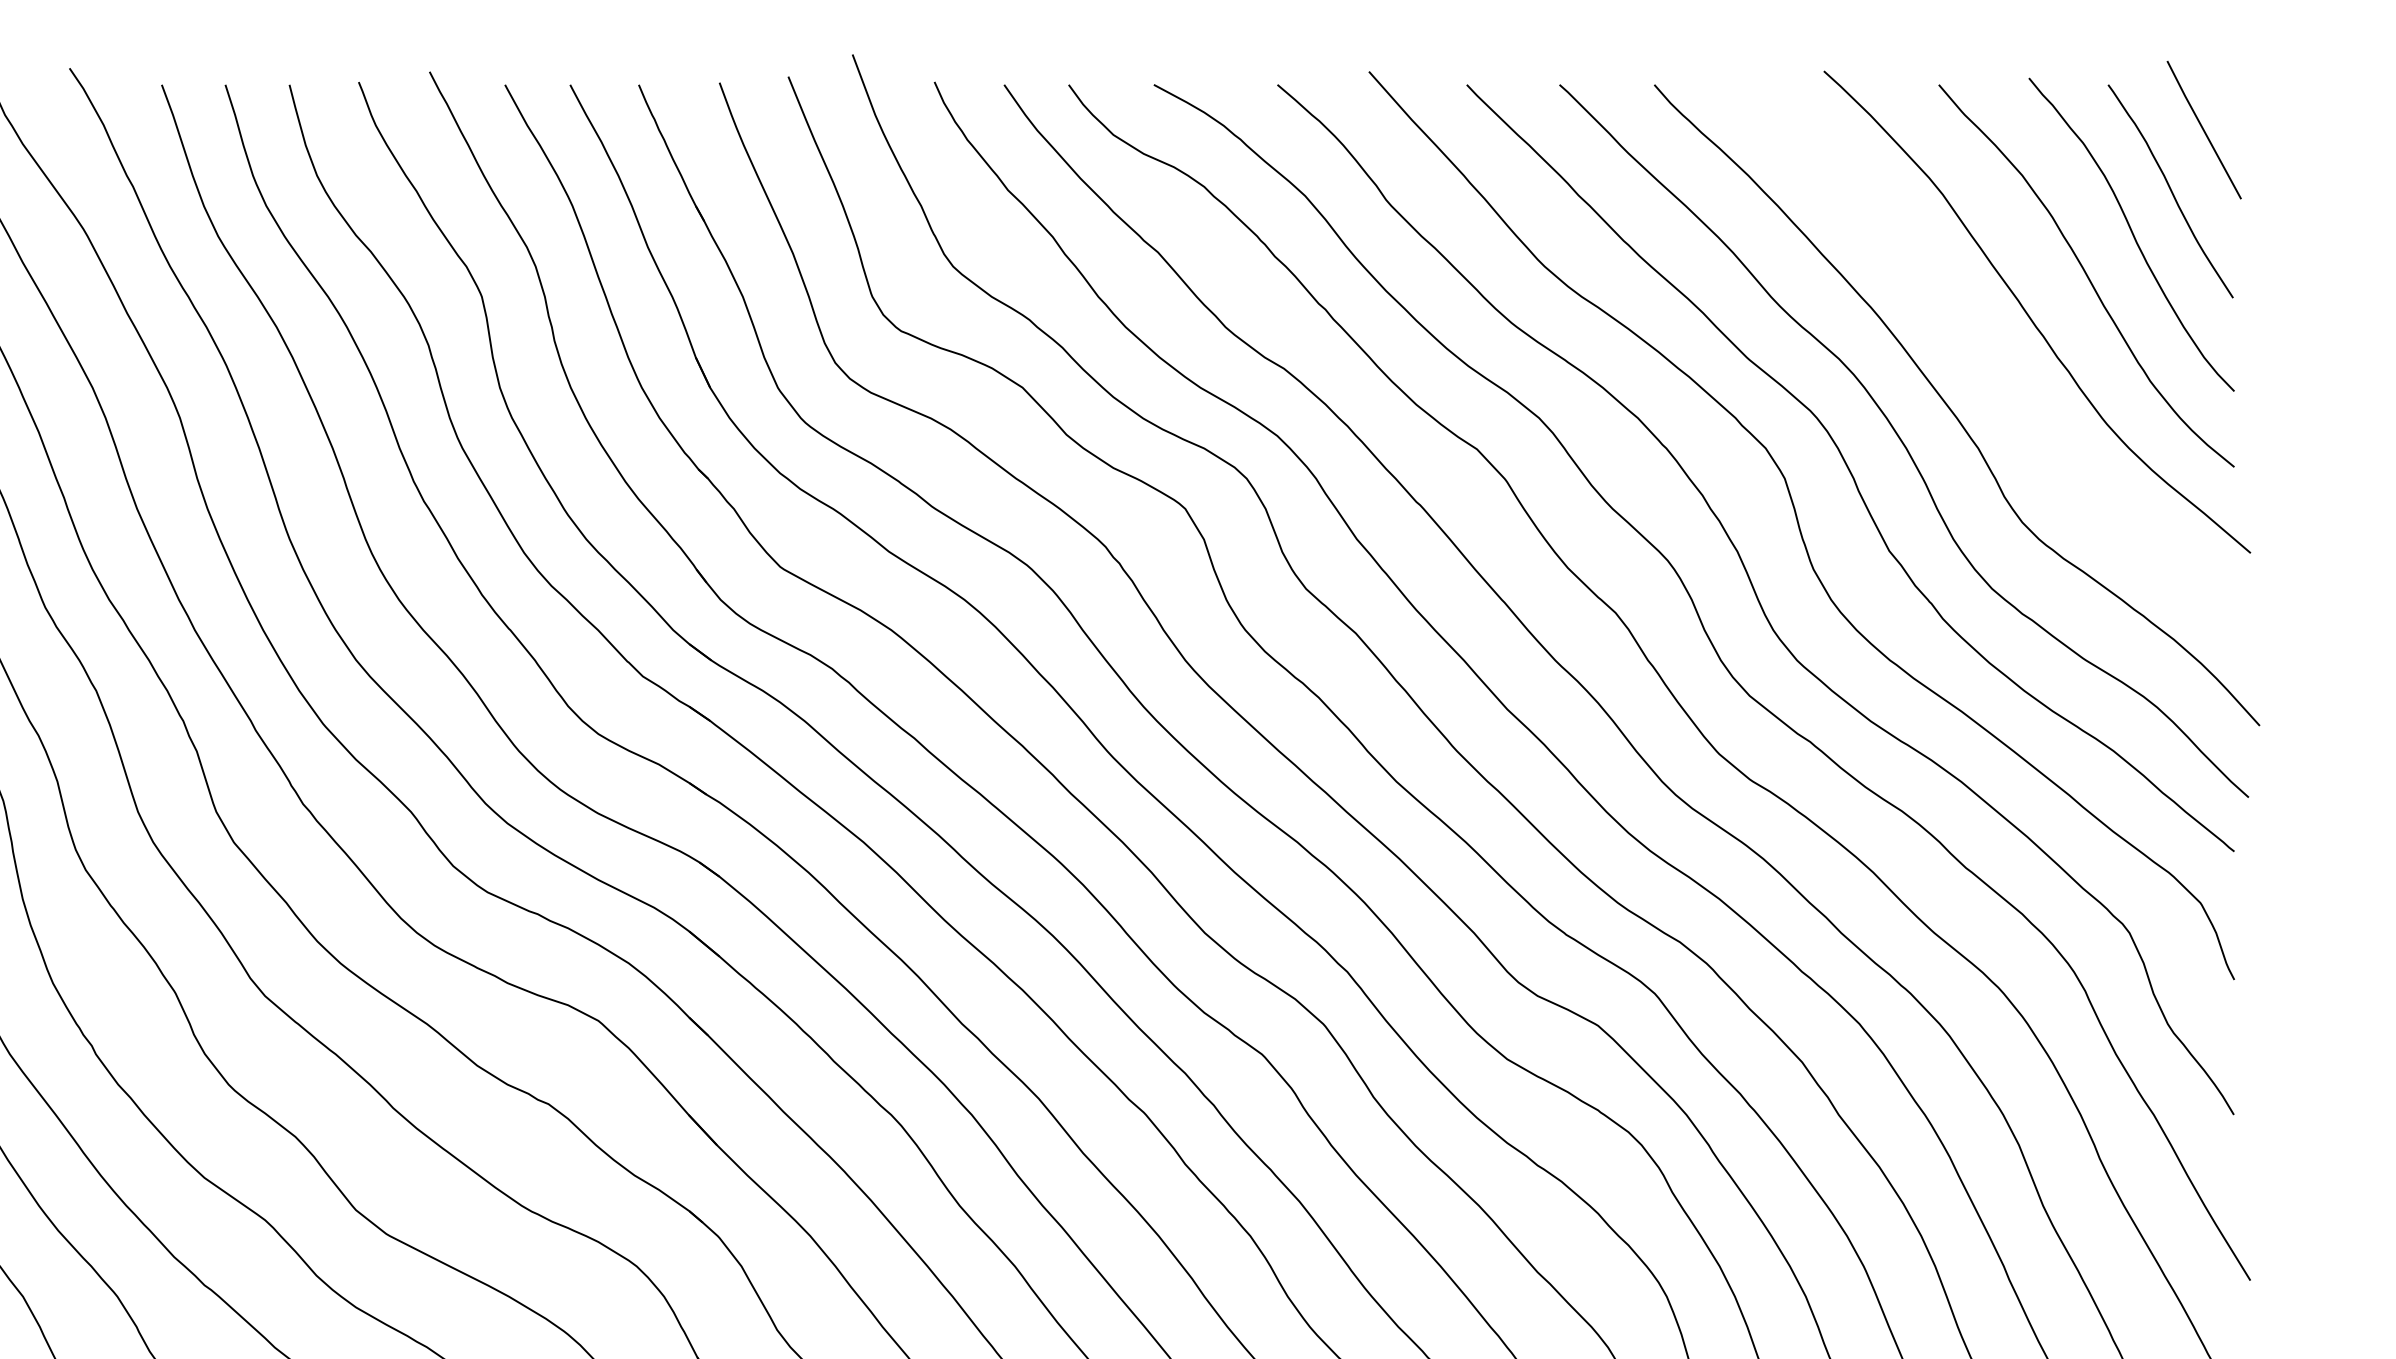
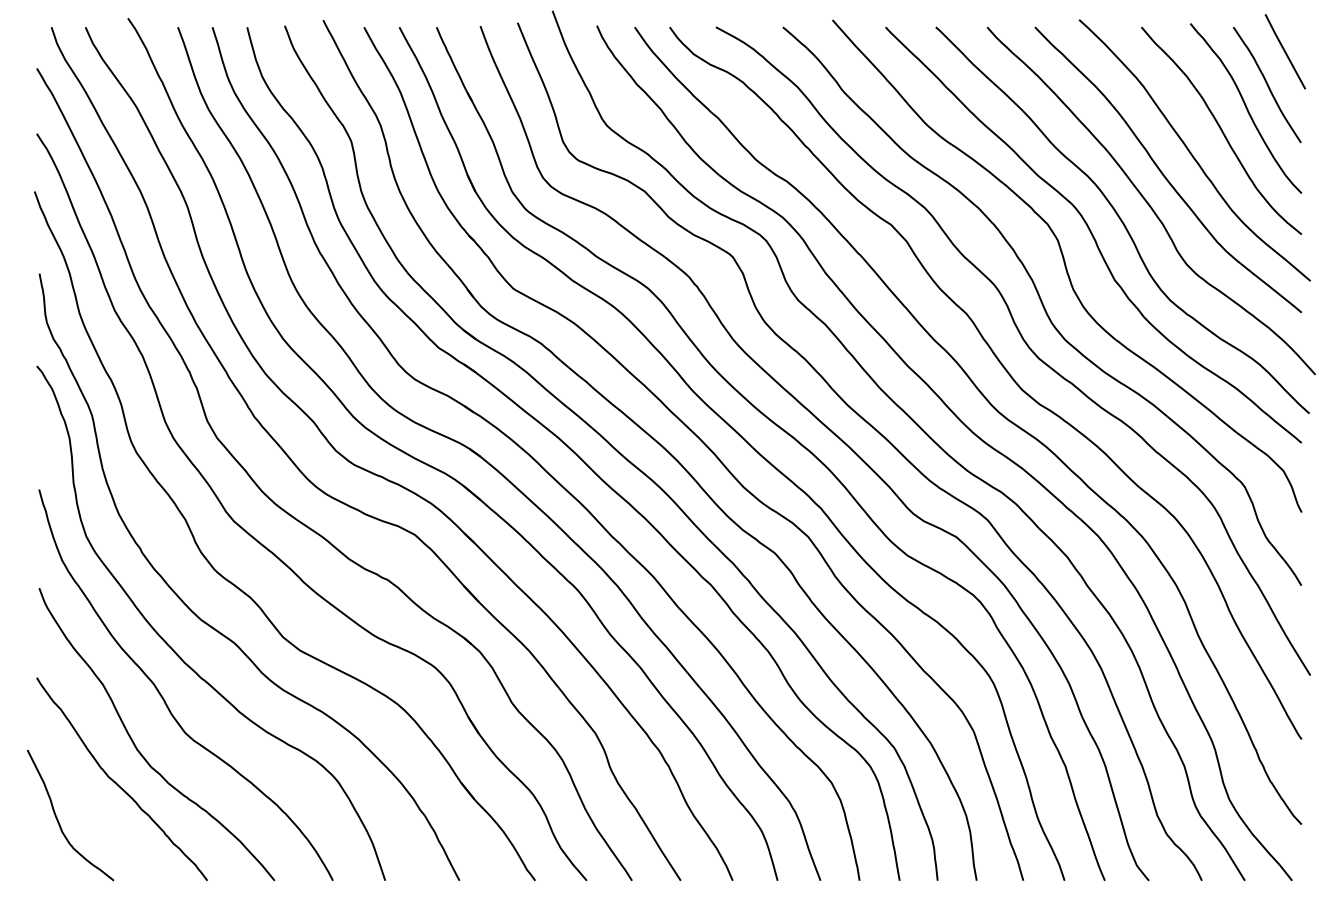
curve: (1979, 354) -> (1163, 173), added

